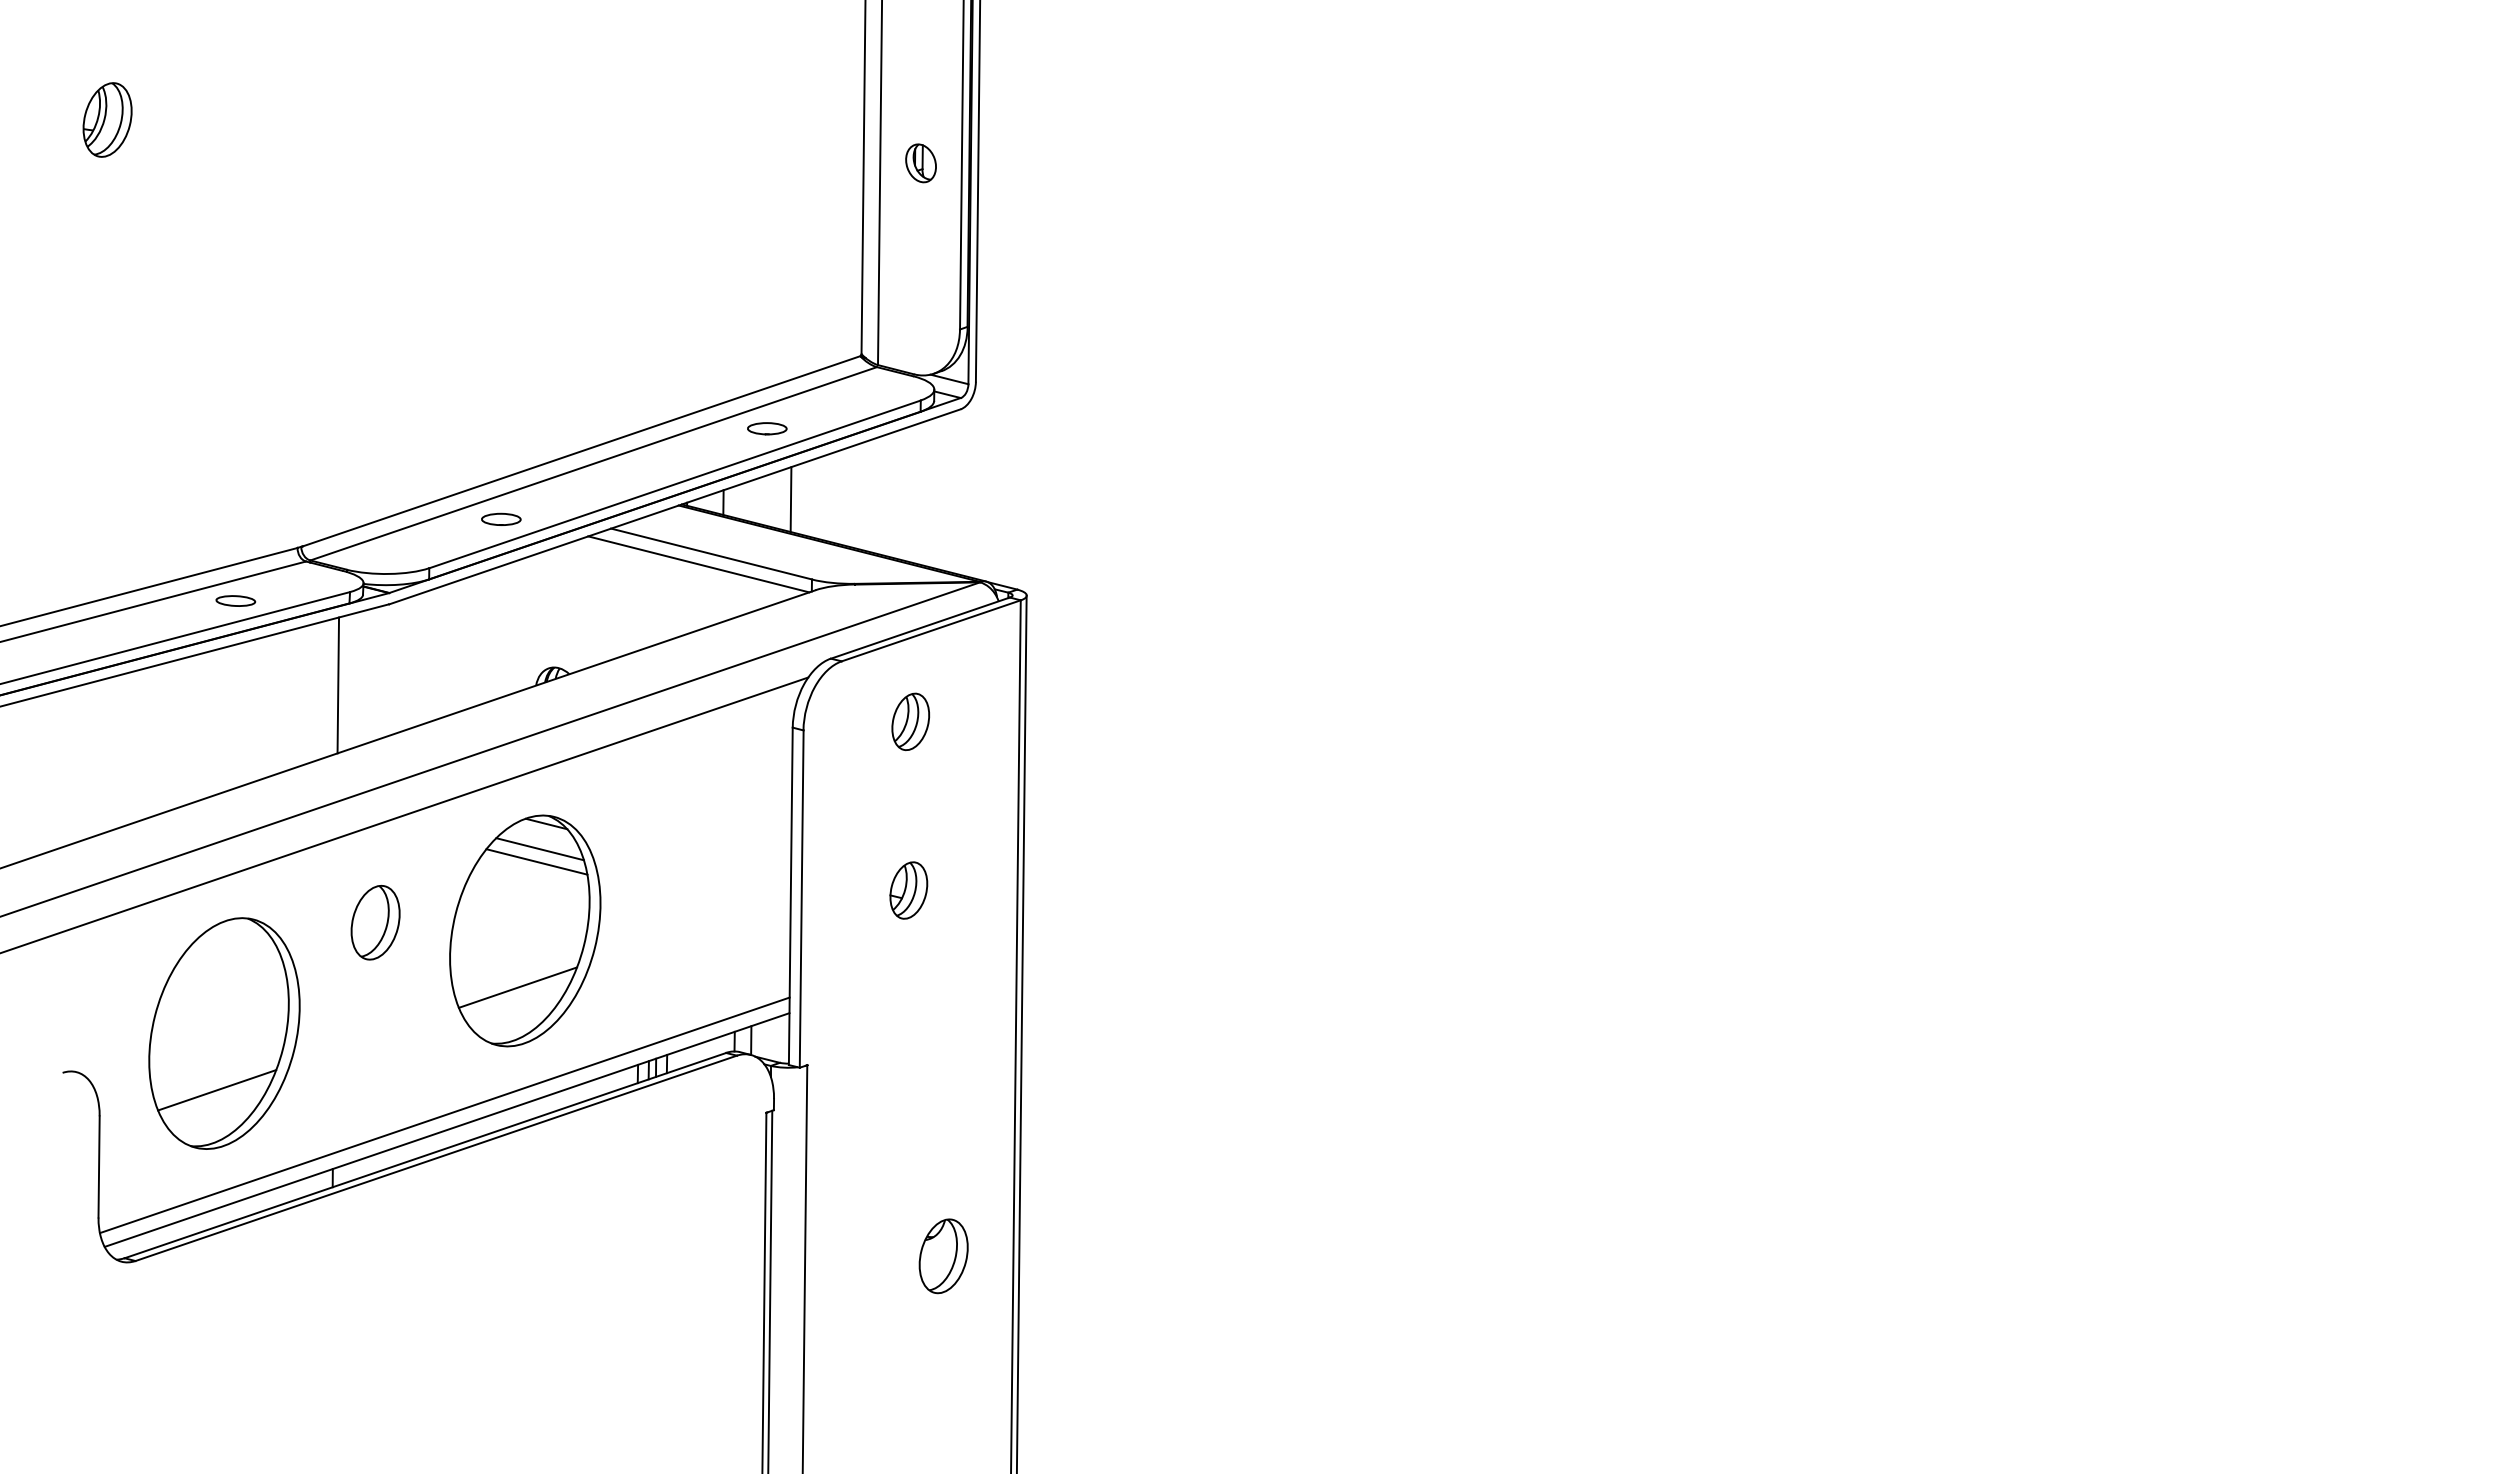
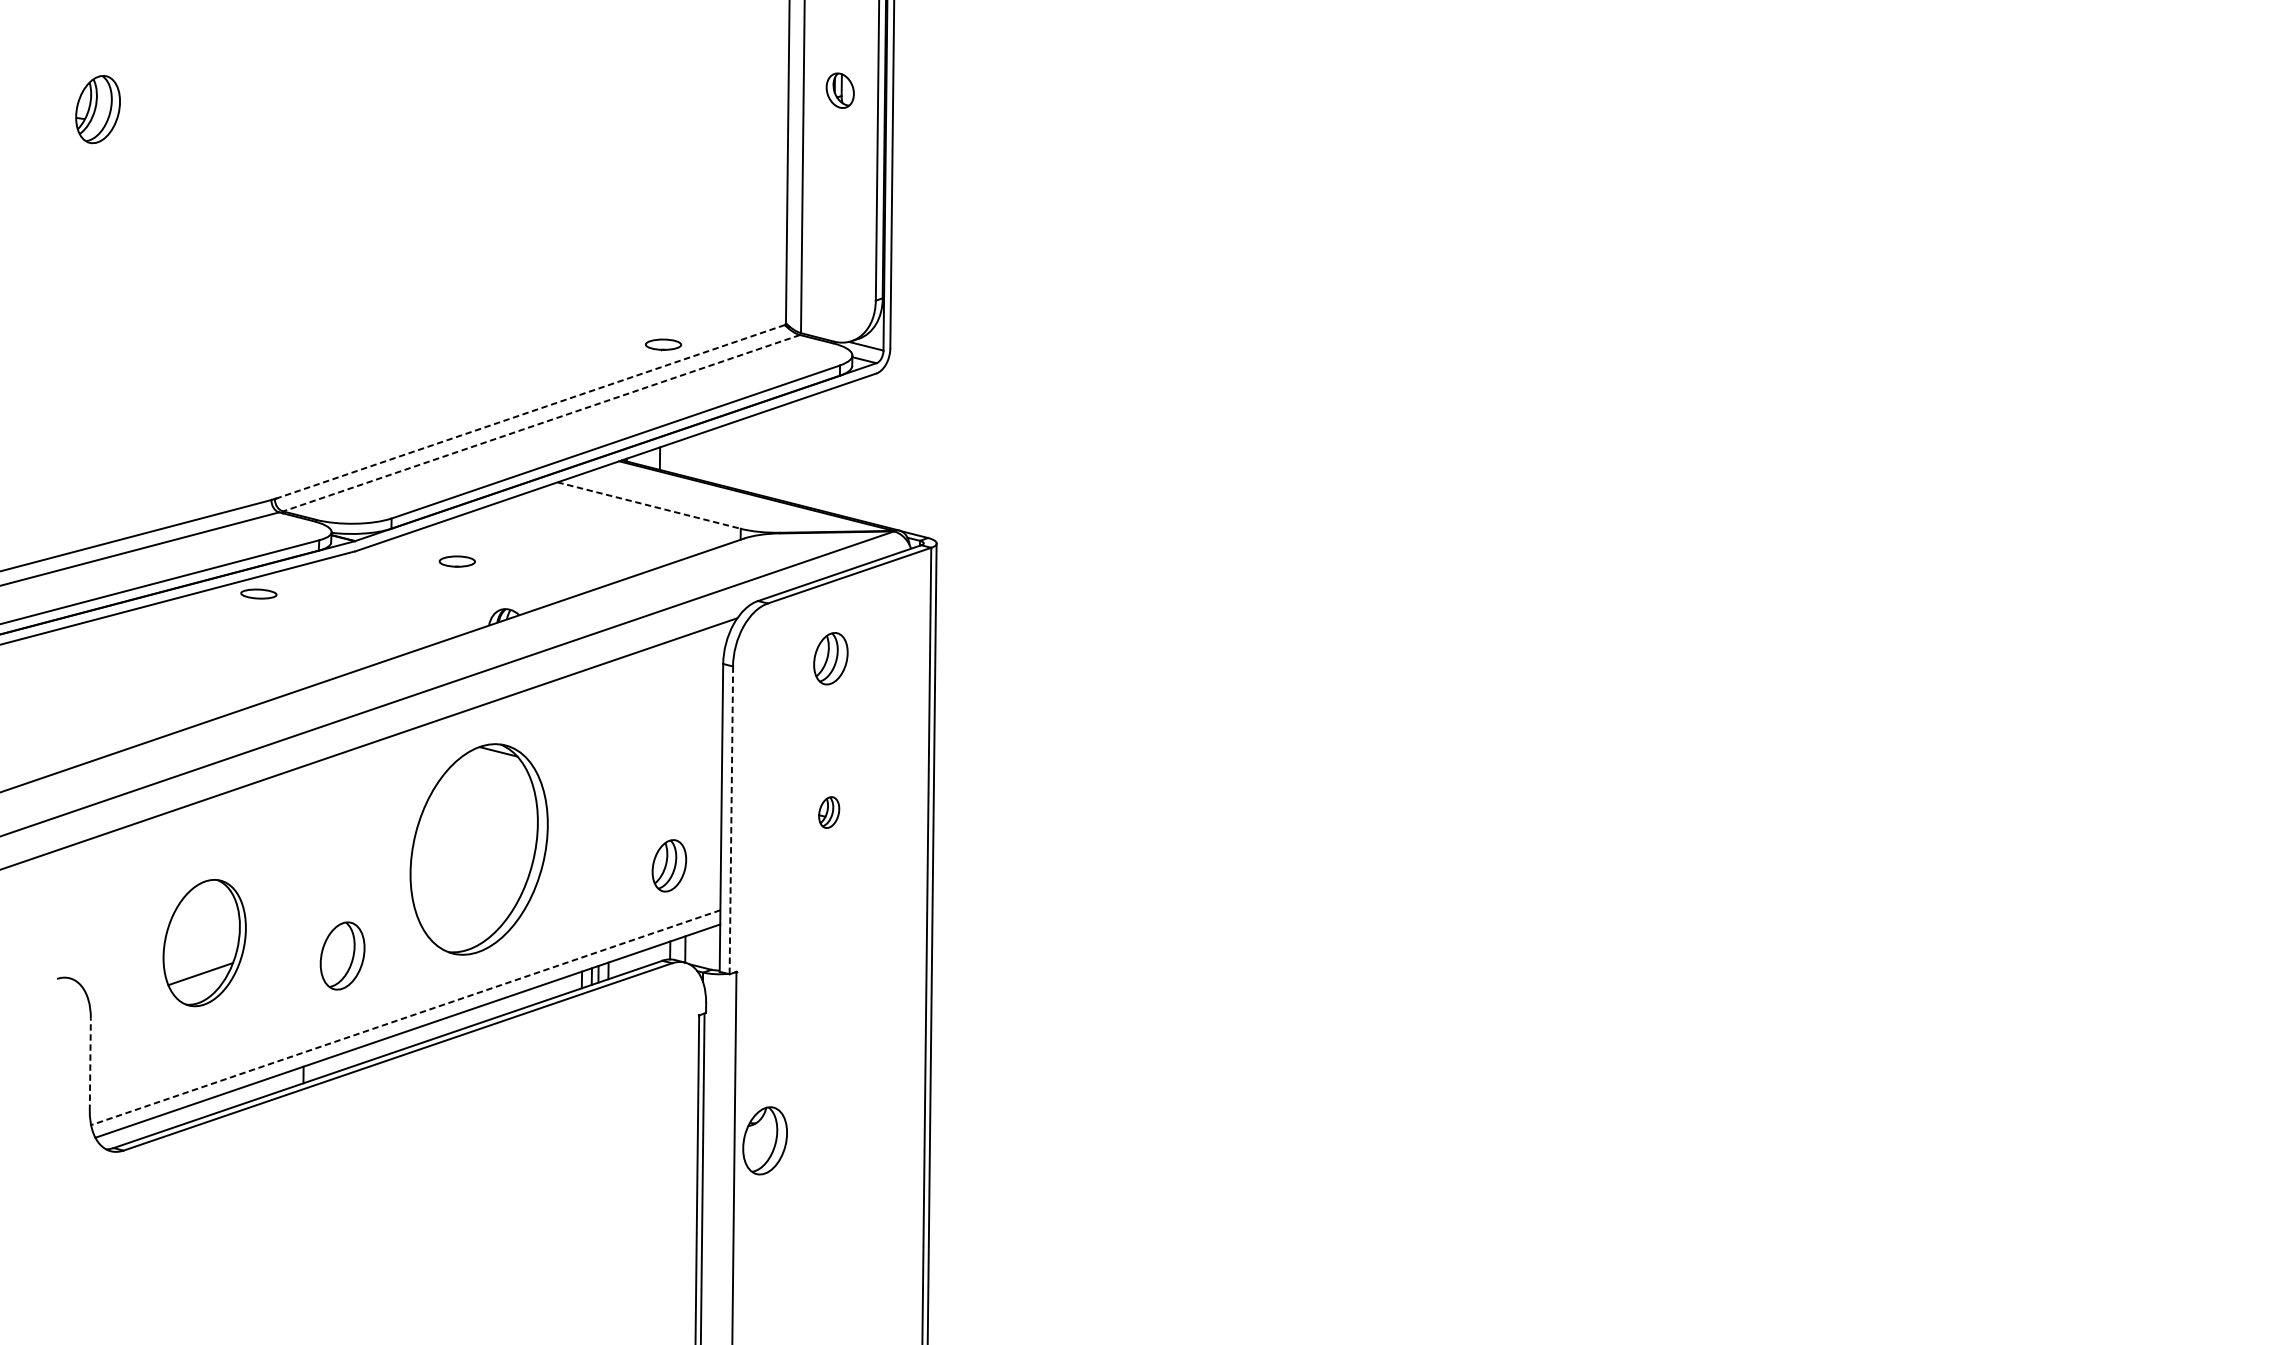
part: (920, 163) -> (839, 90), moved
part: (767, 428) -> (663, 344), moved
line: (581, 451) -> (530, 412), solid -> dashed
line: (593, 463) -> (541, 422), solid -> dashed
line: (790, 499) -> (721, 455), removed
part: (501, 518) -> (457, 560), moved
line: (711, 554) -> (649, 505), solid -> dashed
line: (698, 564) -> (637, 515), removed
part: (235, 600) -> (258, 593), moved
line: (338, 685) -> (308, 625), removed
line: (539, 849) -> (492, 775), removed
line: (536, 861) -> (489, 786), removed
part: (908, 890) -> (828, 812), size x0.6
line: (801, 899) -> (731, 820), solid -> dashed
part: (375, 922) -> (342, 955), moved
part: (733, 948) -> (669, 865), added
line: (517, 987) -> (472, 901), removed
part: (224, 1033) -> (204, 943), size x0.6
line: (444, 1115) -> (405, 1017), solid -> dashed
line: (99, 1166) -> (90, 1064), solid -> dashed
part: (943, 1256) -> (764, 1141), moved

